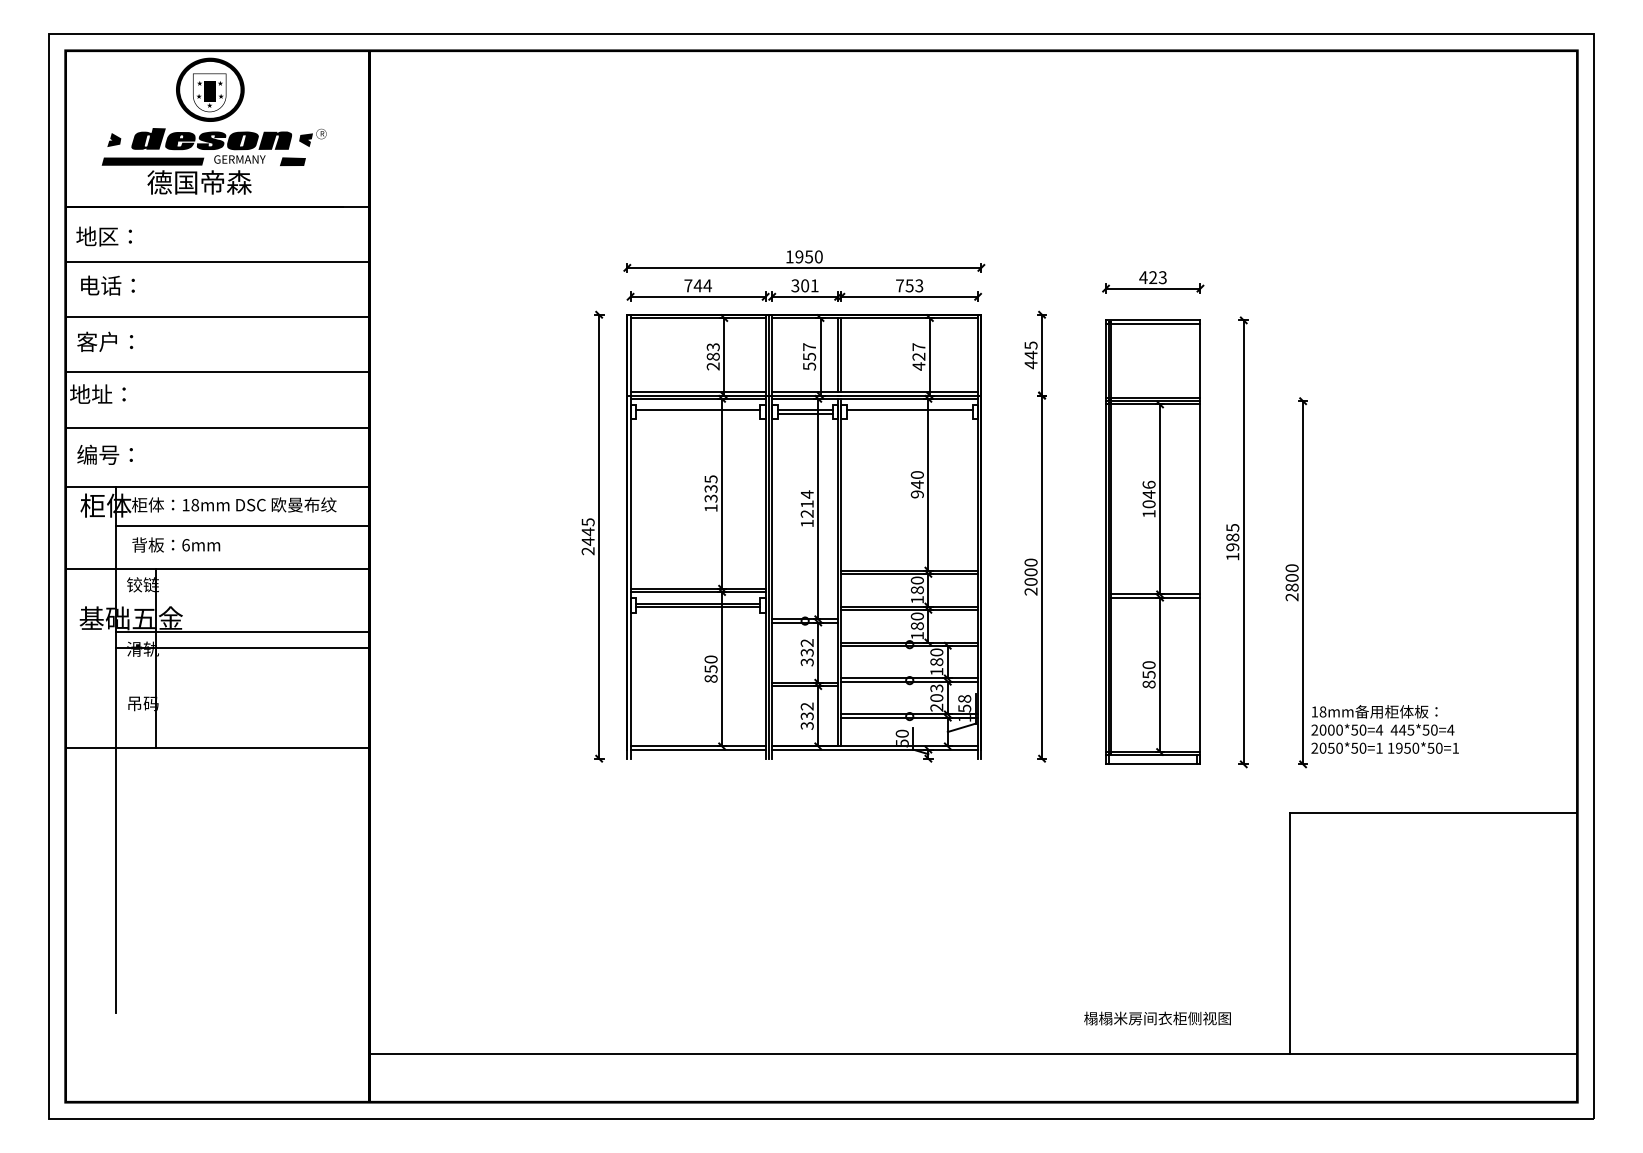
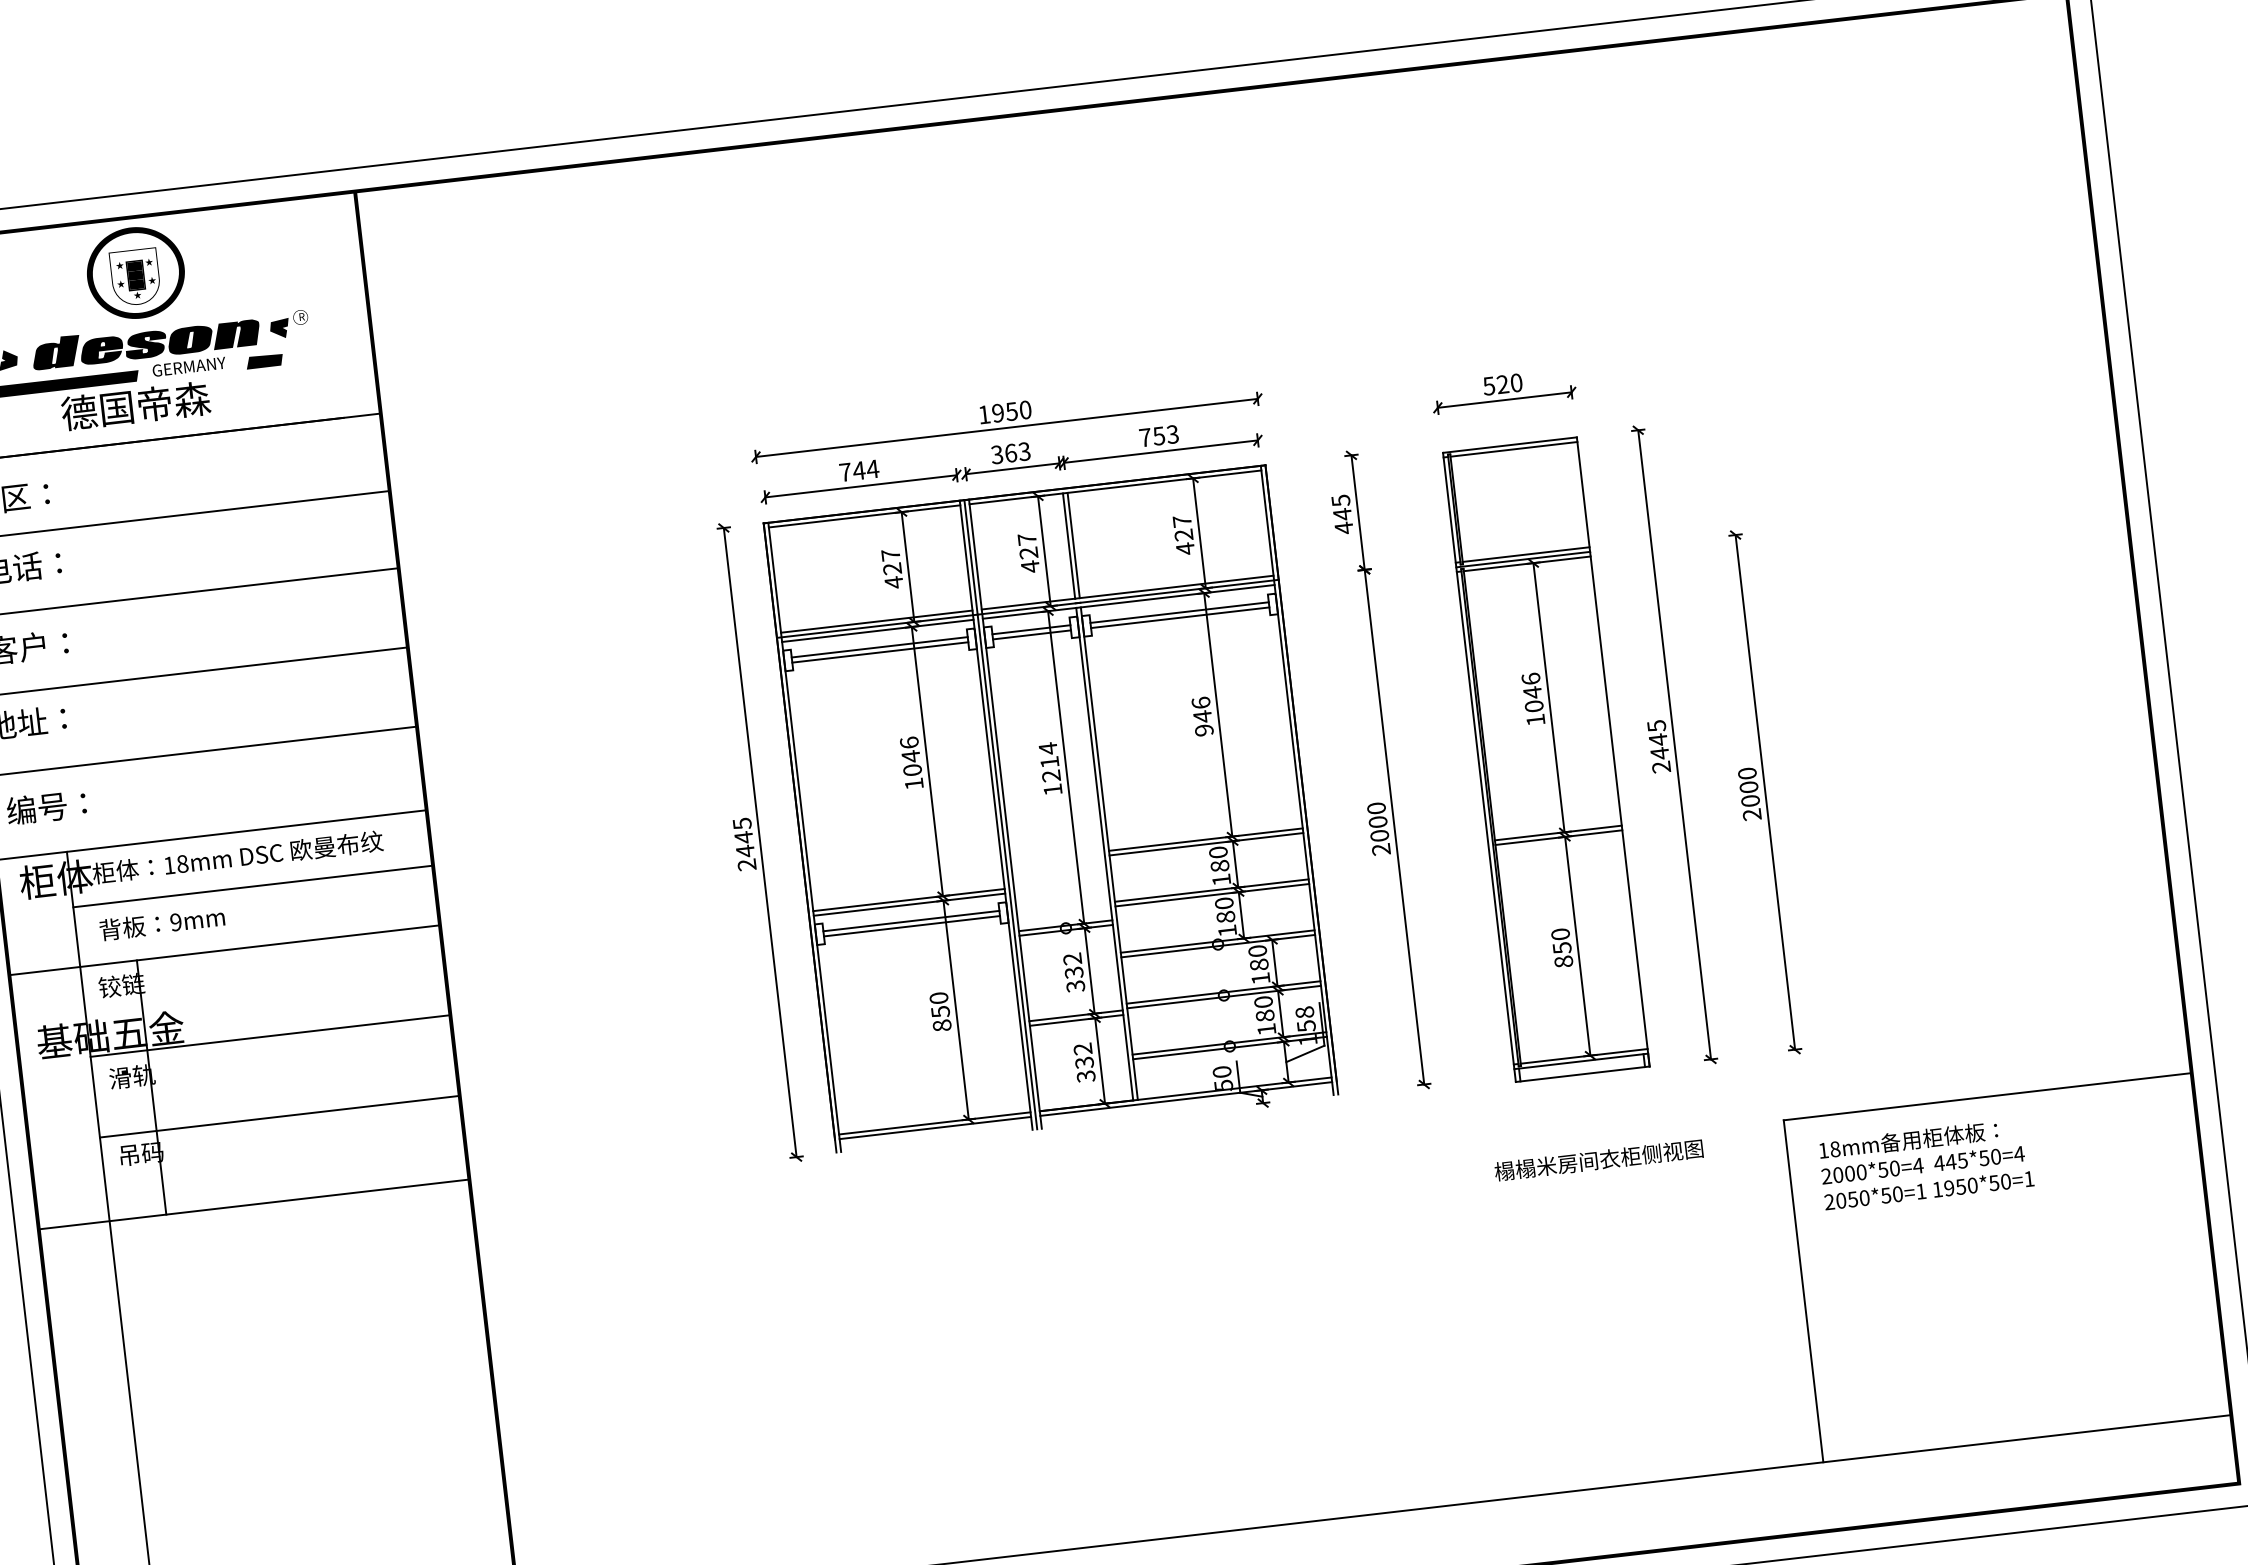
text: (1152, 277) -> (1501, 384), 423 -> 520
text: (809, 285) -> (1017, 452), 301 -> 363
text: (712, 356) -> (891, 568), 283 -> 427
text: (809, 361) -> (1029, 559), 557 -> 427
line: (698, 414) -> (880, 653), added
line: (909, 414) -> (1179, 618), added
text: (916, 474) -> (1199, 702), 940 -> 946
text: (710, 488) -> (910, 755), 1335 -> 1046
text: (185, 545) -> (175, 922), 6mm -> 9mm
text: (1232, 546) -> (1659, 752), 1985 -> 2445
text: (1292, 587) -> (1751, 800), 2800 -> 2000
line: (242, 647) -> (279, 1116), moved
text: (936, 697) -> (1264, 1015), 203 -> 180
text: (1384, 729) -> (1925, 1164), moved
text: (1157, 1018) -> (1598, 1160), moved

